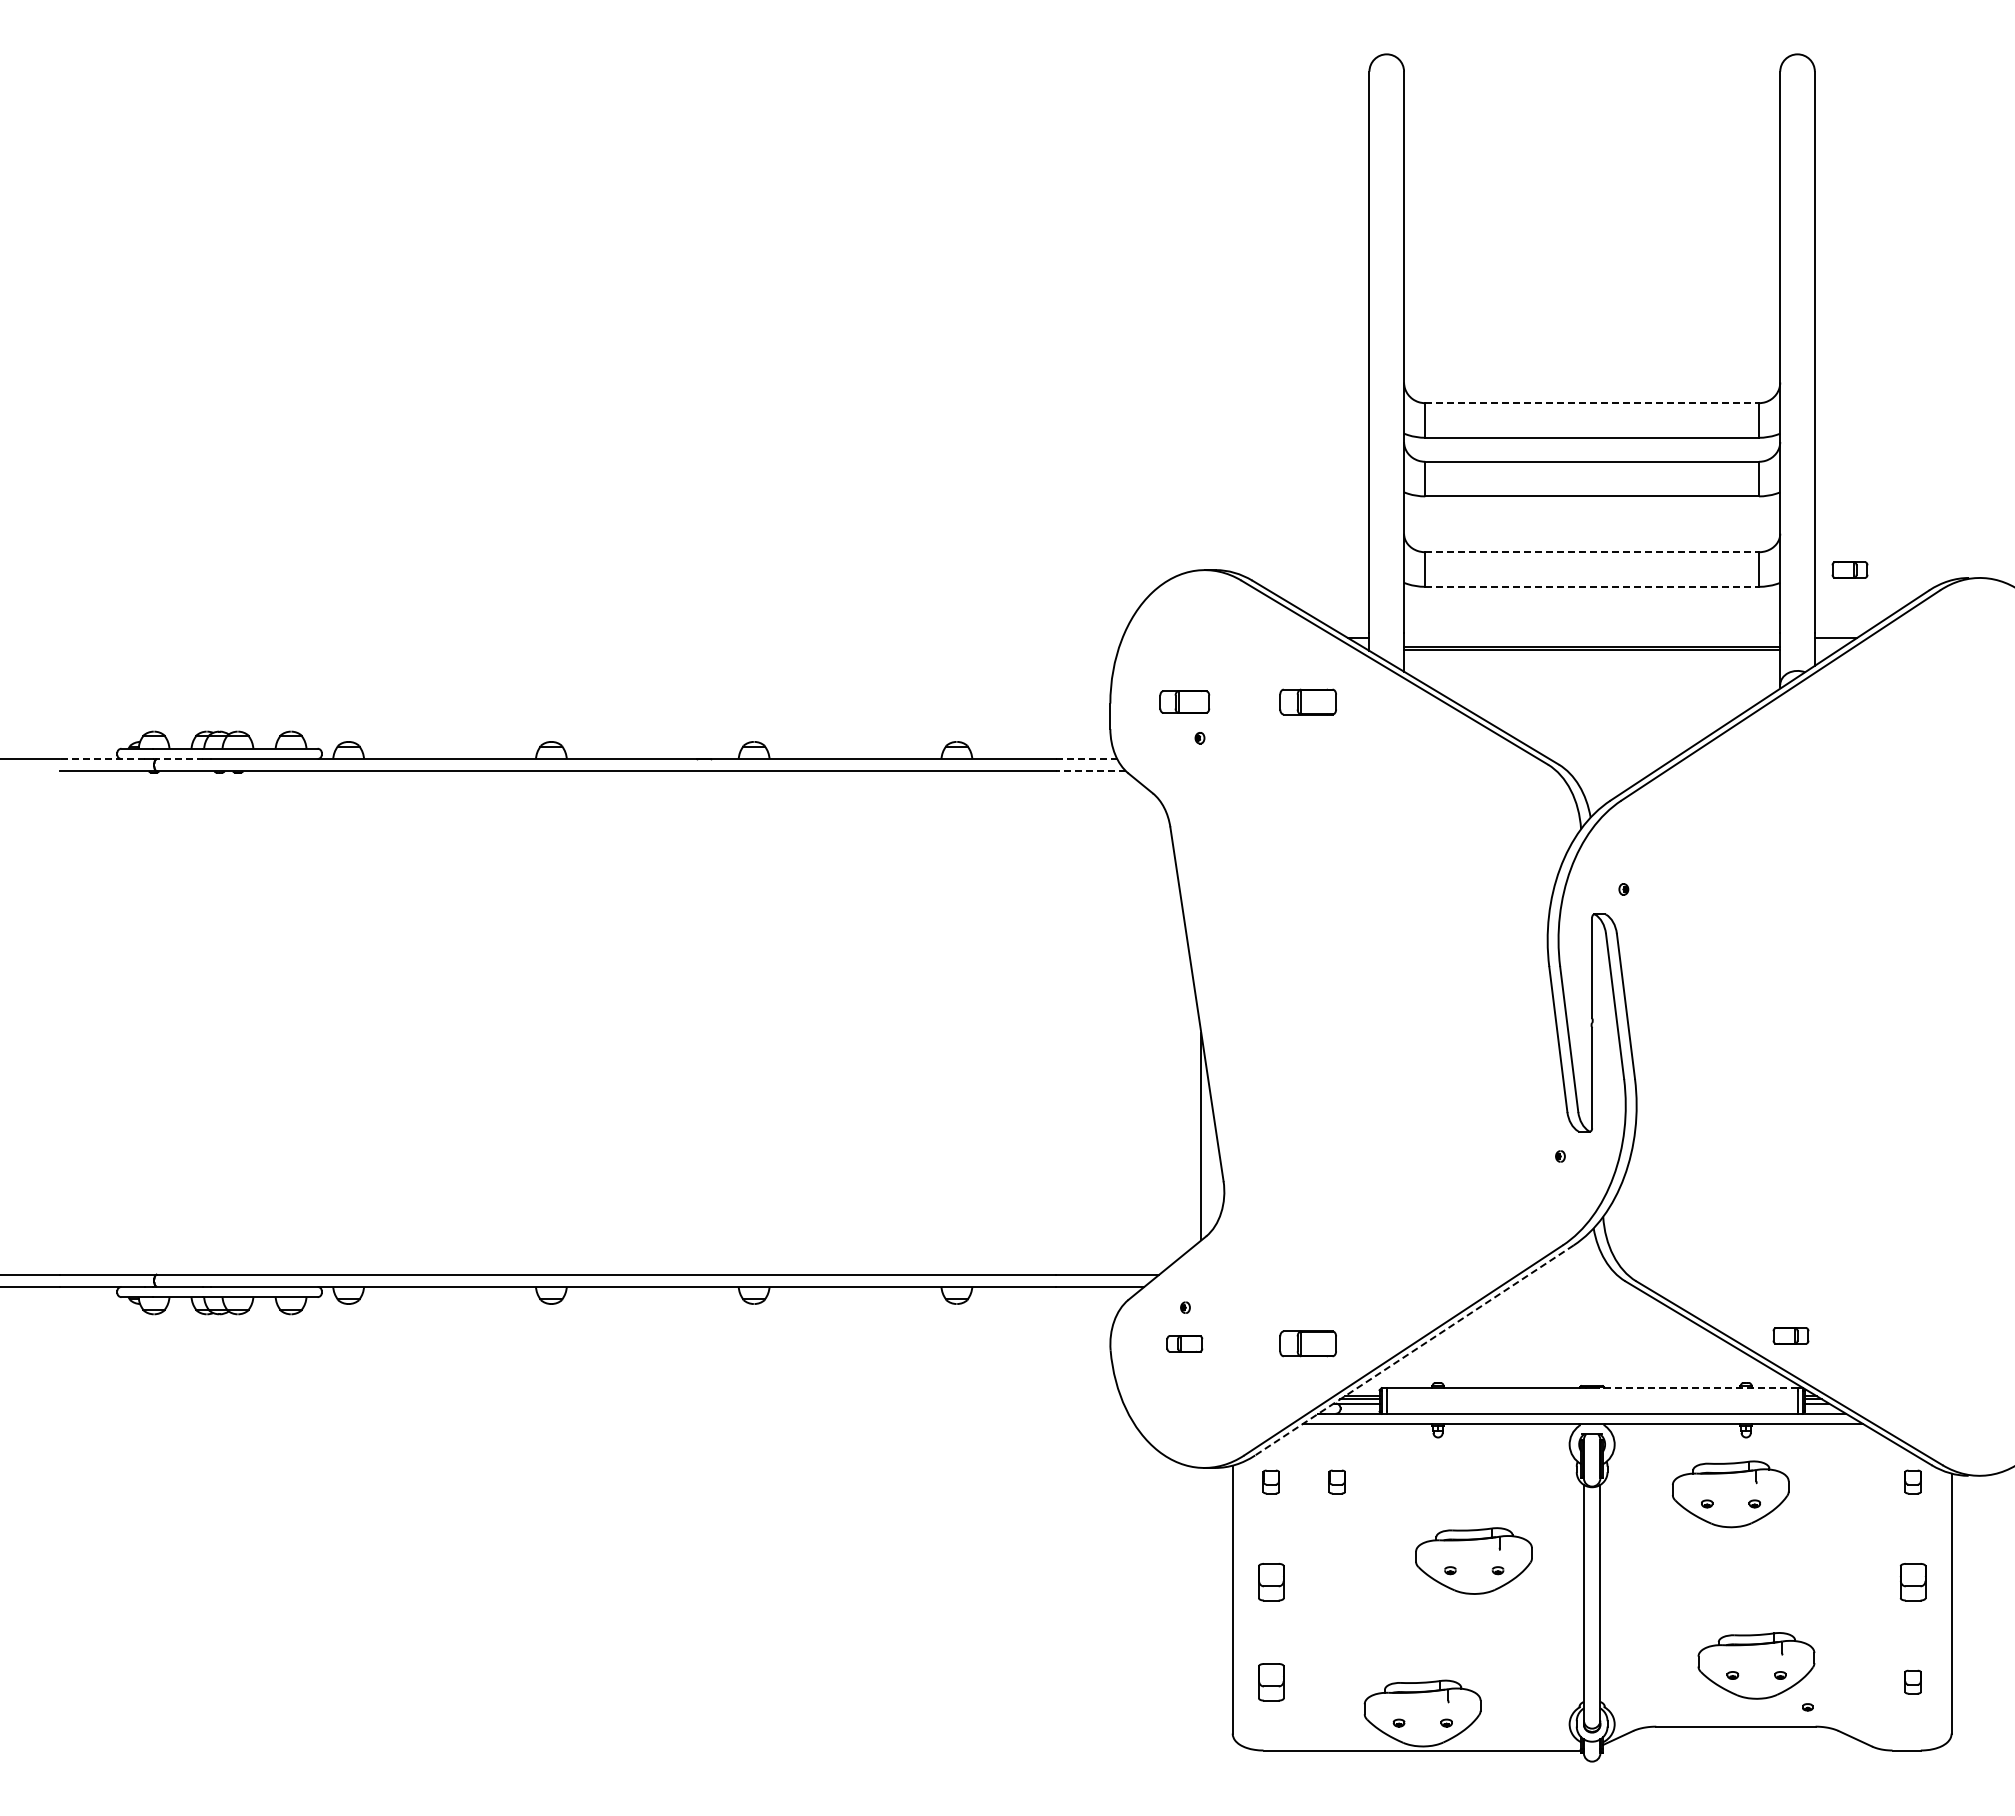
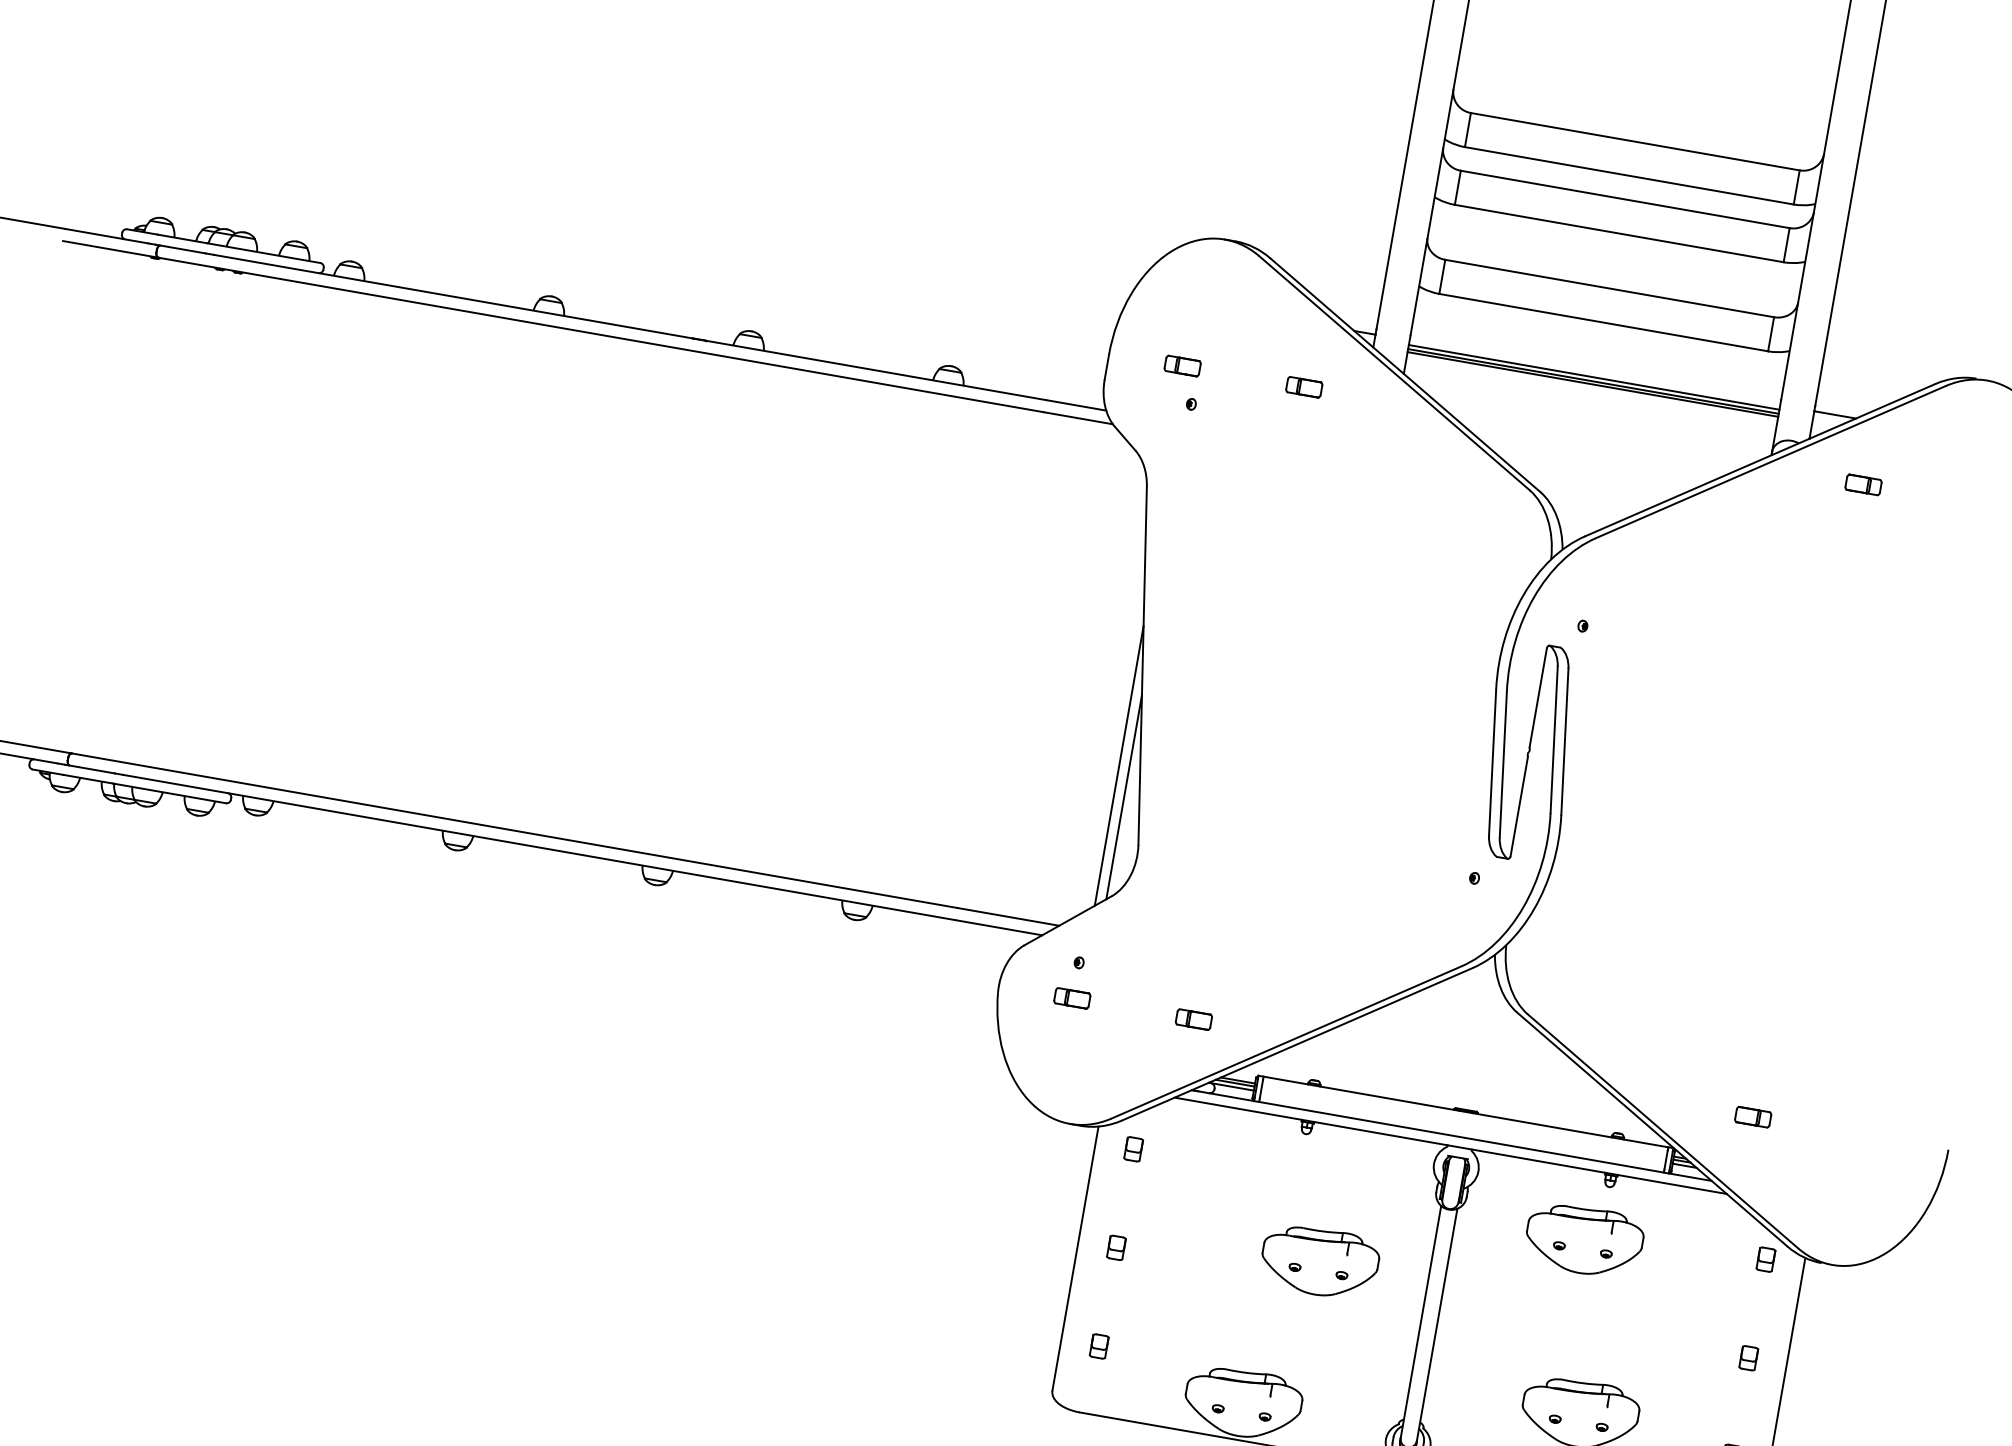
line: (1592, 403) -> (1635, 142), dashed -> solid
line: (1592, 552) -> (1609, 288), dashed -> solid
part: (1849, 569) -> (1863, 484), moved
line: (1592, 586) -> (1604, 322), dashed -> solid
line: (1592, 642) -> (1594, 377), added
part: (1184, 701) -> (1182, 365), size x0.71
part: (1308, 701) -> (1304, 386), size x0.62
line: (102, 759) -> (106, 236), dashed -> solid
line: (178, 759) -> (181, 249), dashed -> solid
line: (1086, 759) -> (1075, 405), dashed -> solid
line: (1090, 771) -> (1077, 418), dashed -> solid
line: (1191, 1106) -> (1119, 765), added
part: (1790, 1335) -> (1752, 1116), moved
part: (1308, 1343) -> (1194, 1019), size x0.62
line: (1414, 1350) -> (1297, 1044), dashed -> solid
line: (1697, 1388) -> (1569, 1130), dashed -> solid
part: (1336, 1481) -> (1198, 1160), removed
part: (1270, 1581) -> (1115, 1247), size x0.62
part: (1912, 1581) -> (1748, 1357), size x0.62
part: (1270, 1681) -> (1098, 1345), size x0.62

